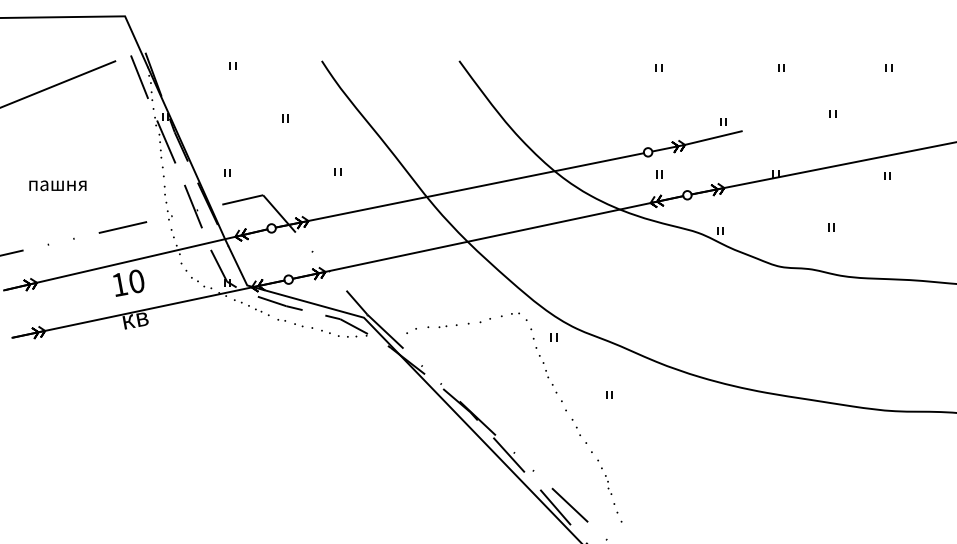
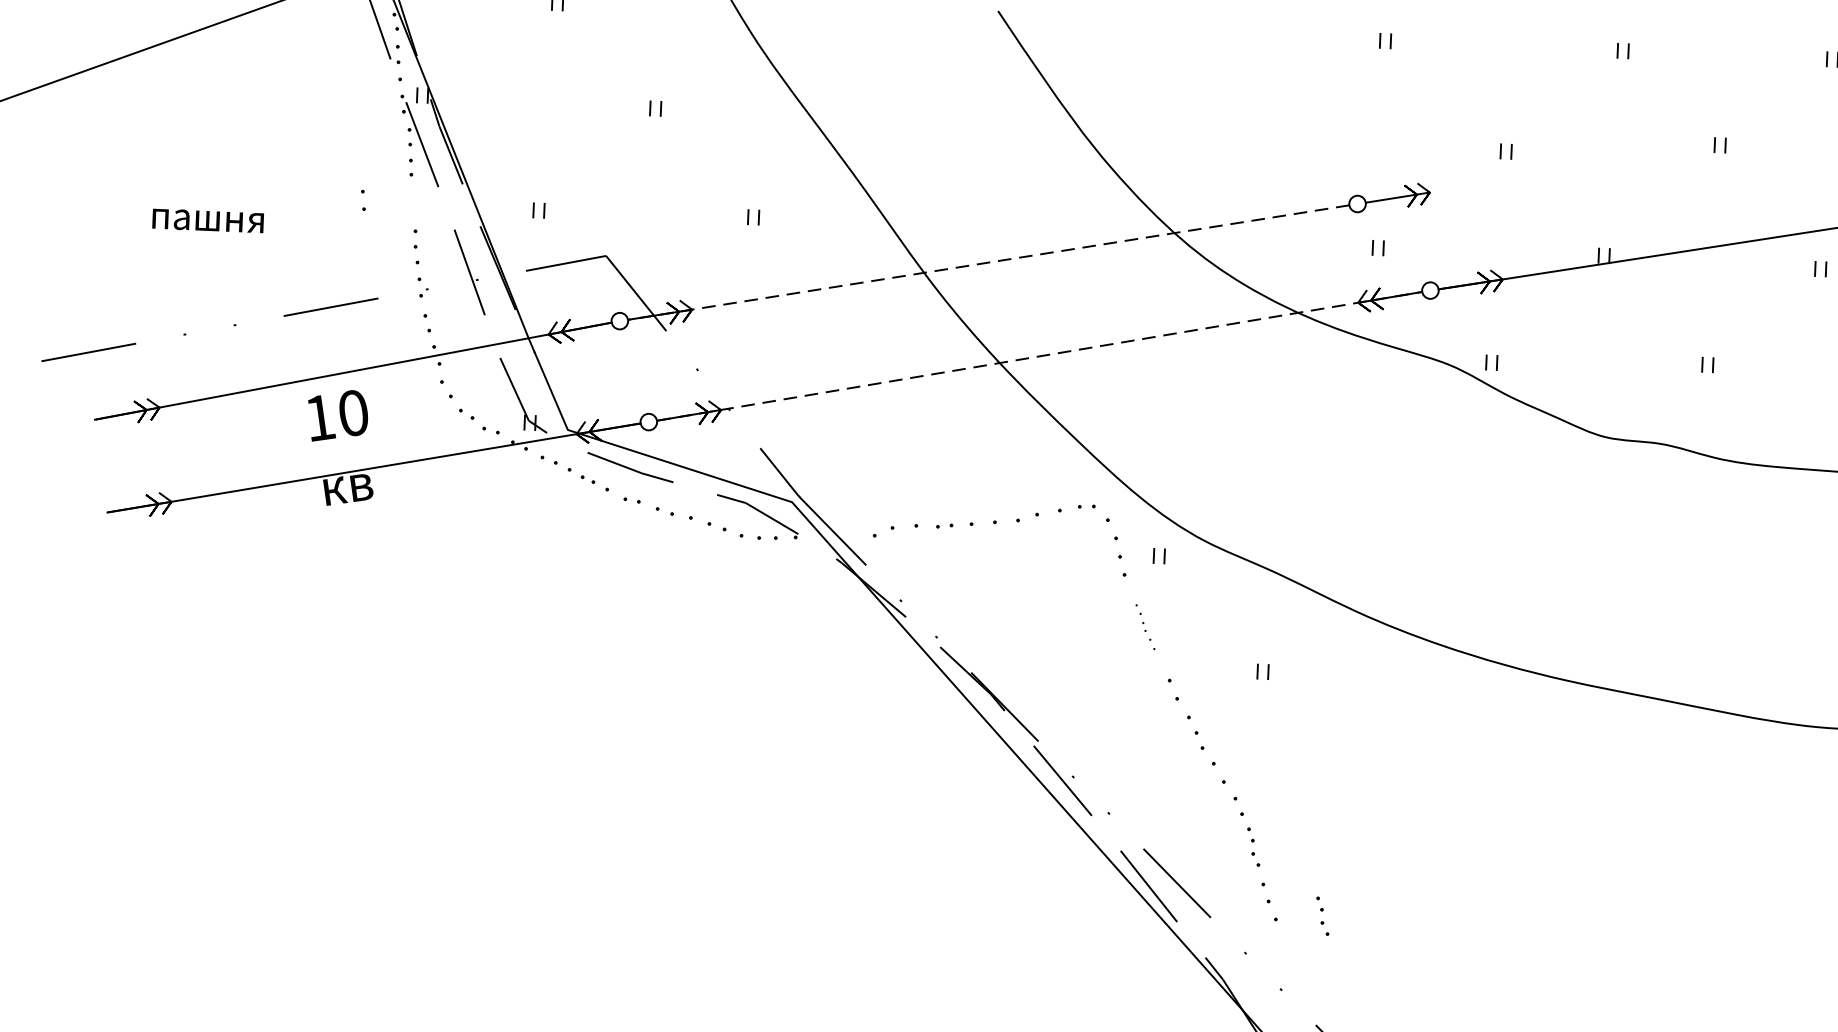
line: (713, 137) -> (1485, 180), removed
part: (162, 171) -> (361, 199), moved
line: (459, 190) -> (987, 262), solid -> dashed
line: (488, 237) -> (1040, 356), solid -> dashed
part: (548, 374) -> (1145, 627), size x0.6
part: (645, 518) -> (1322, 915), added

